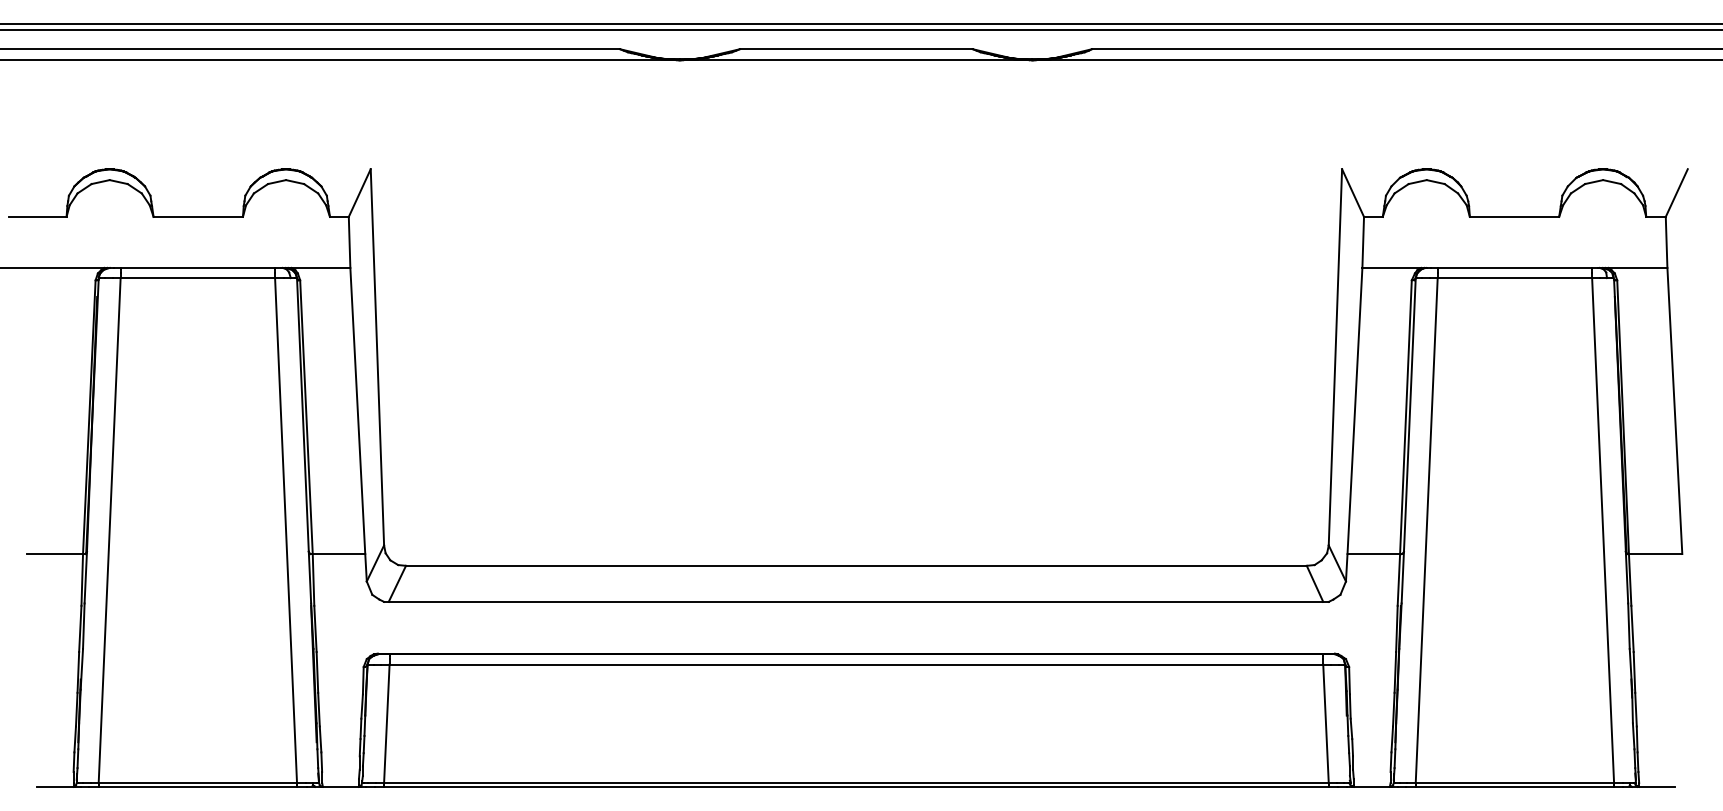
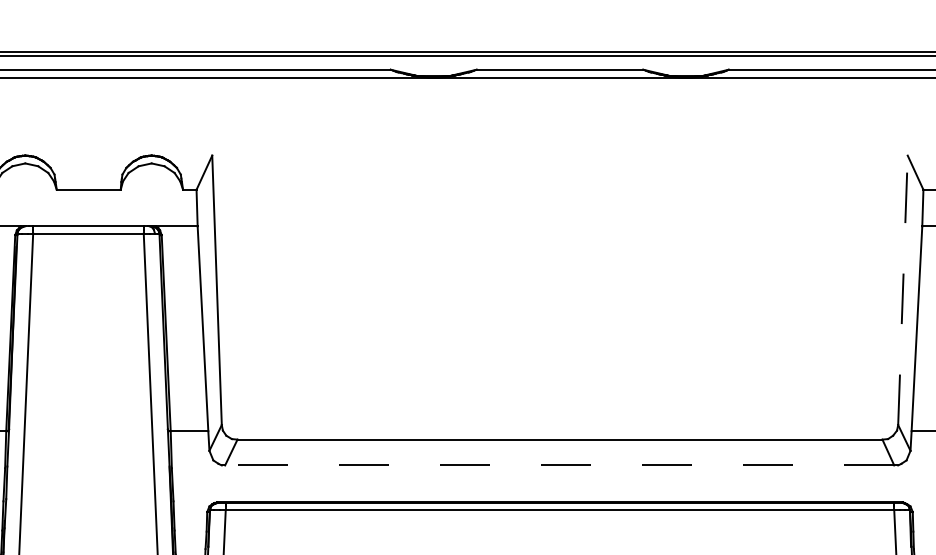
line: (1335, 356) -> (903, 289), solid -> dashed
line: (855, 601) -> (559, 465), solid -> dashed

